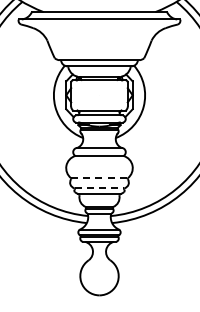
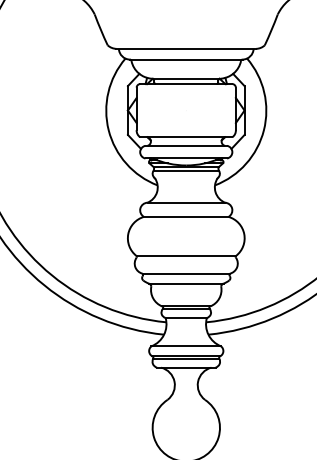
line: (99, 178) -> (186, 256), dashed -> solid
line: (99, 188) -> (186, 273), dashed -> solid

